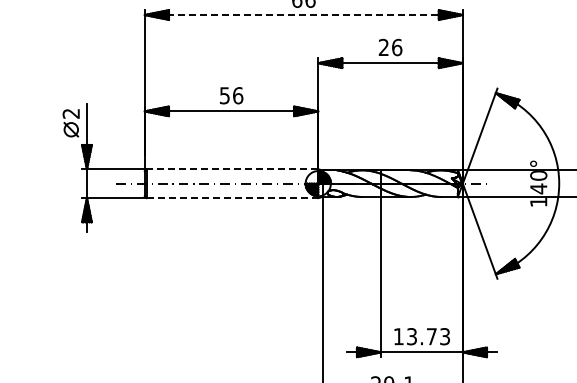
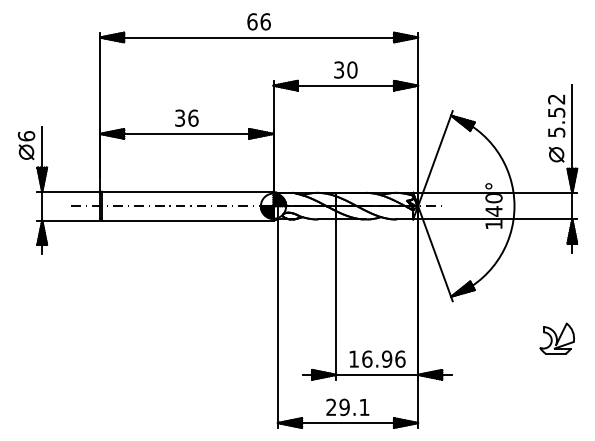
line: (304, 15) -> (259, 37), dashed -> solid
text: (390, 47) -> (345, 69), 26 -> 30
text: (225, 95) -> (180, 117), 56 -> 36
text: (71, 114) -> (26, 136), 2 -> 6
line: (232, 169) -> (187, 191), dashed -> solid
line: (232, 198) -> (187, 220), dashed -> solid
text: (428, 336) -> (383, 358), 13.73 -> 16.96

